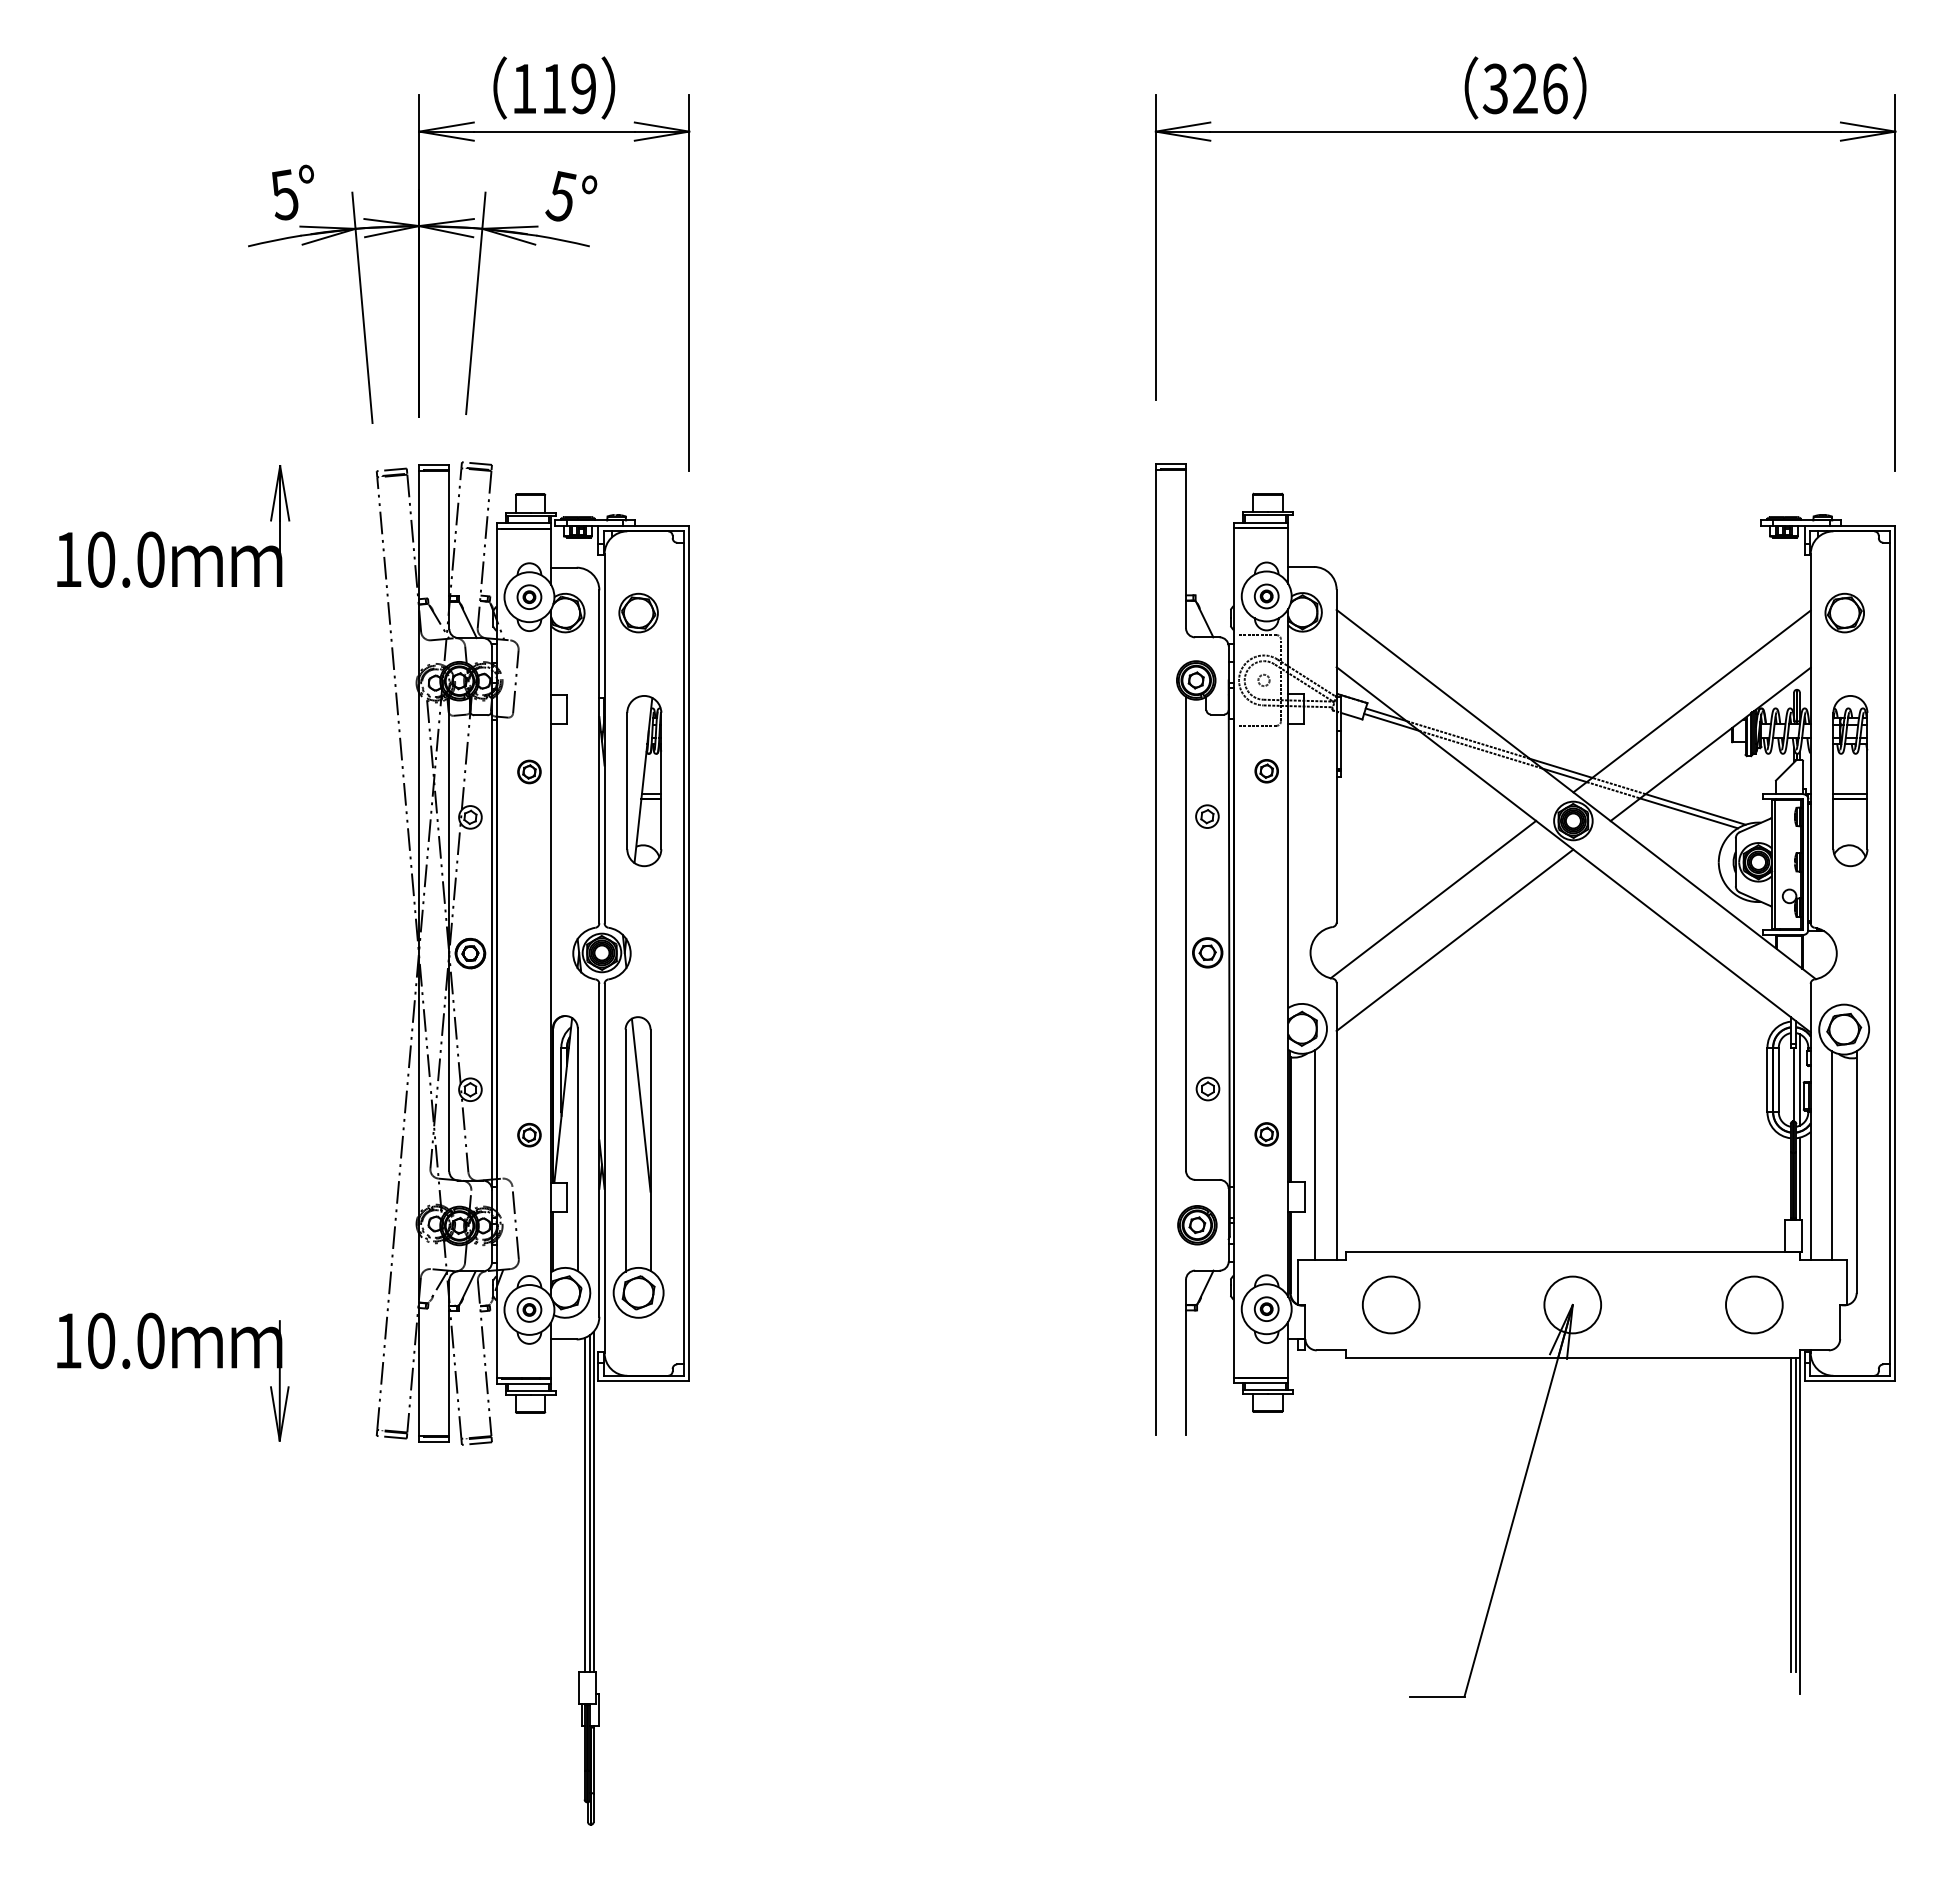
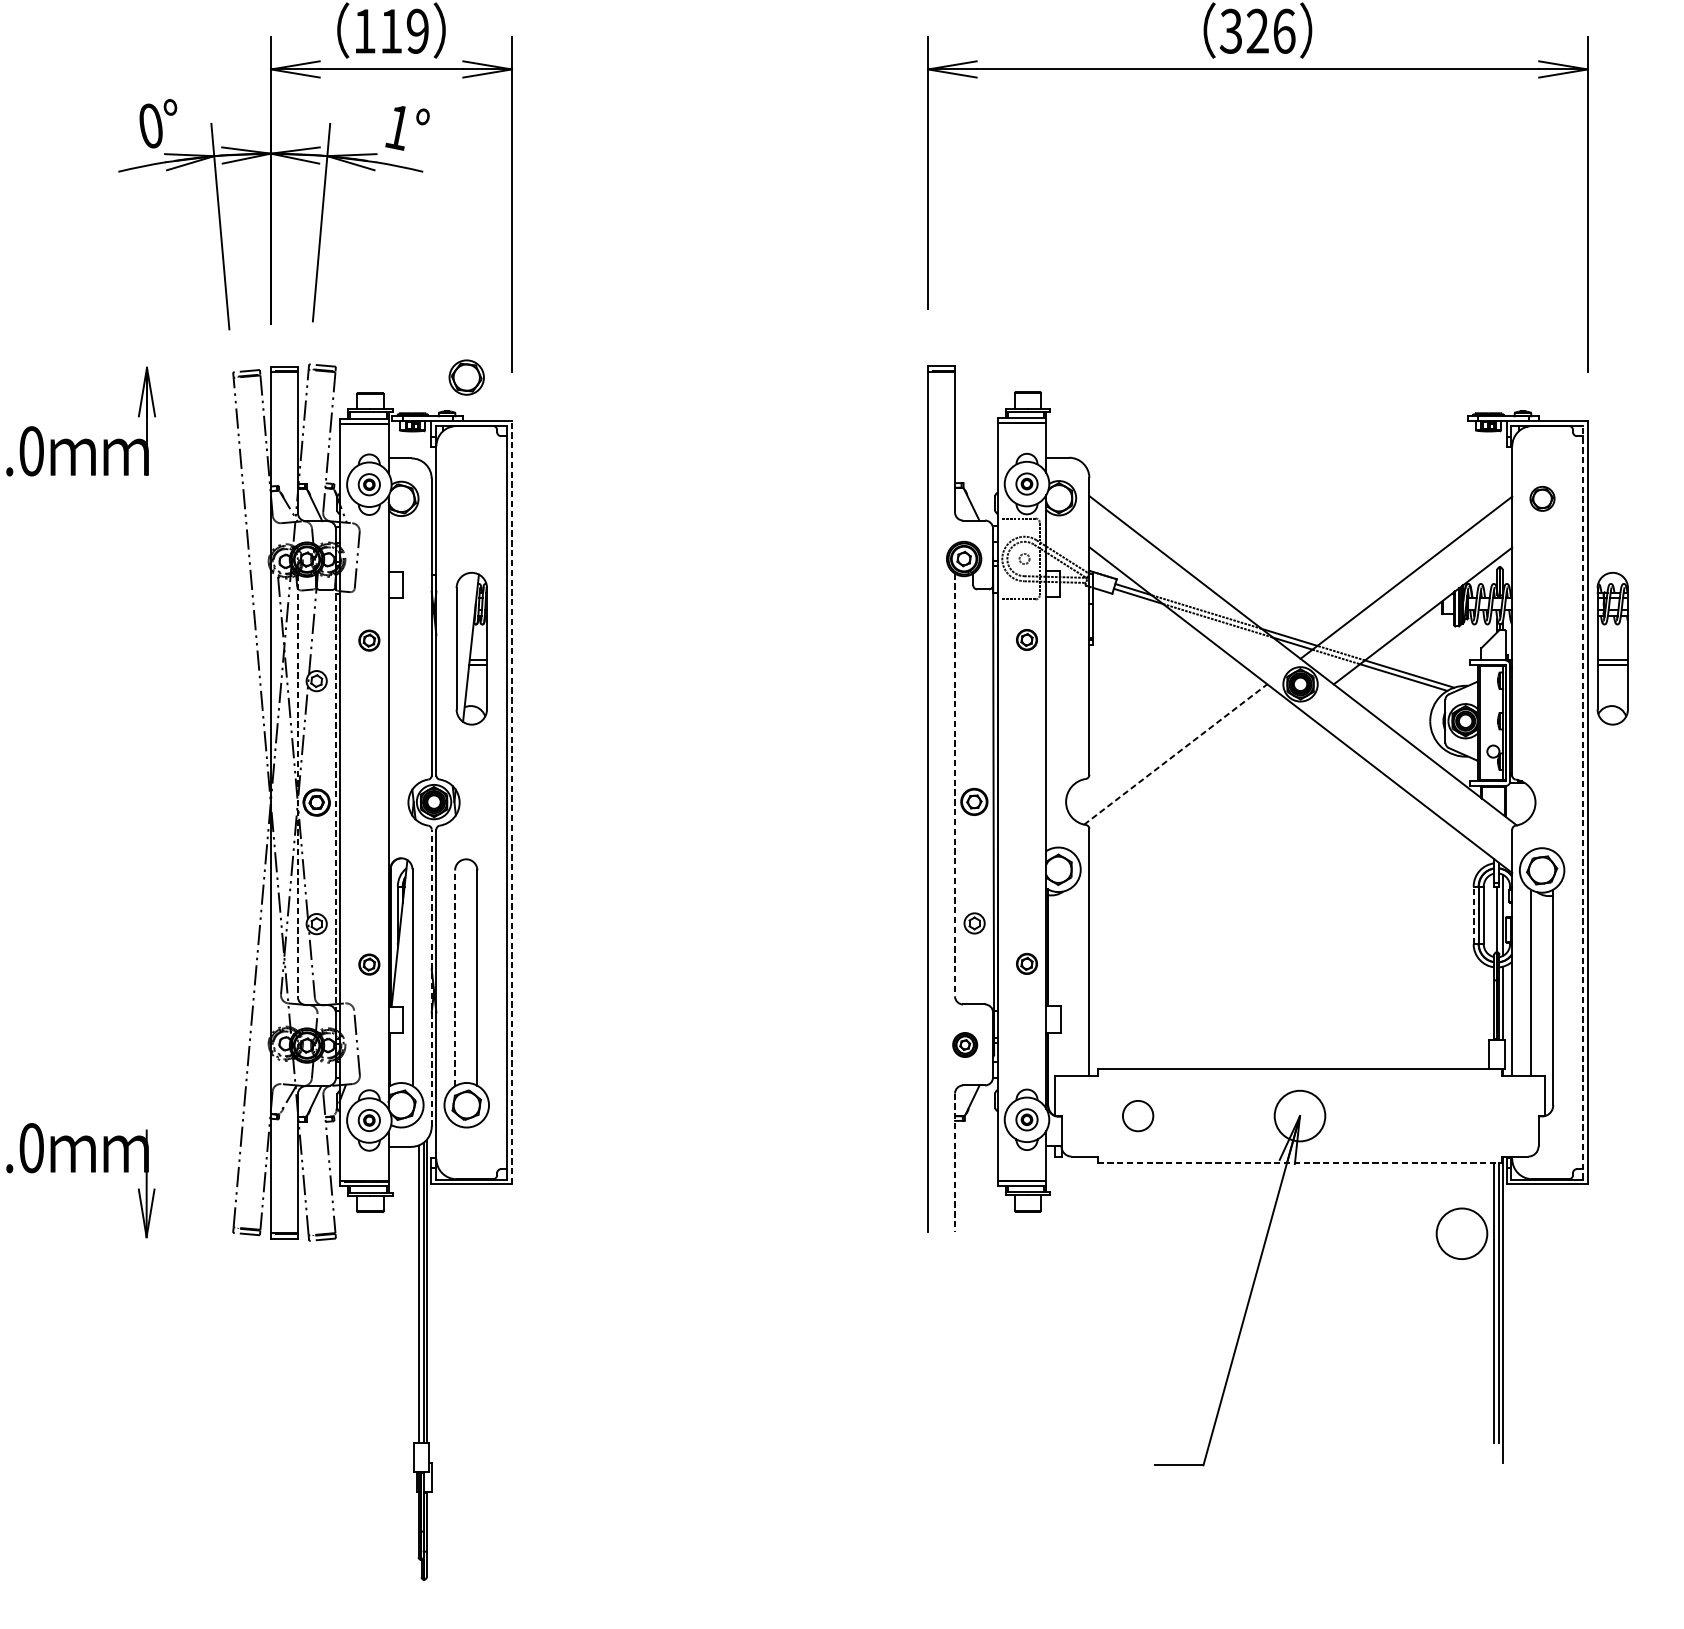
text: (284, 194) -> (150, 125), 5° -> 0°
text: (560, 196) -> (397, 127), 5° -> 1°
part: (638, 612) -> (466, 377), moved
part: (1844, 612) -> (1542, 498), size x0.7
part: (1850, 781) -> (1612, 649), moved
part: (1207, 816) -> (974, 680), removed
line: (1433, 899) -> (1175, 754), solid -> dashed
line: (1186, 933) -> (955, 784), solid -> dashed
line: (449, 934) -> (298, 785), solid -> dashed
line: (1454, 939) -> (1194, 790), removed
line: (492, 949) -> (336, 798), solid -> dashed
line: (689, 953) -> (512, 802), solid -> dashed
line: (1890, 953) -> (1583, 802), solid -> dashed
line: (1767, 1079) -> (1473, 914), solid -> dashed
line: (640, 1104) -> (468, 937), removed
line: (599, 1149) -> (431, 977), solid -> dashed
line: (625, 1150) -> (455, 978), solid -> dashed
line: (1315, 1154) -> (1070, 981), removed
part: (1197, 1225) -> (965, 1045), size x0.7
circle: (1391, 1304) -> (1138, 1115), size x0.6
circle: (1754, 1304) -> (1462, 1233), moved
line: (1186, 1357) -> (955, 1162), solid -> dashed
line: (1572, 1357) -> (1299, 1162), solid -> dashed

